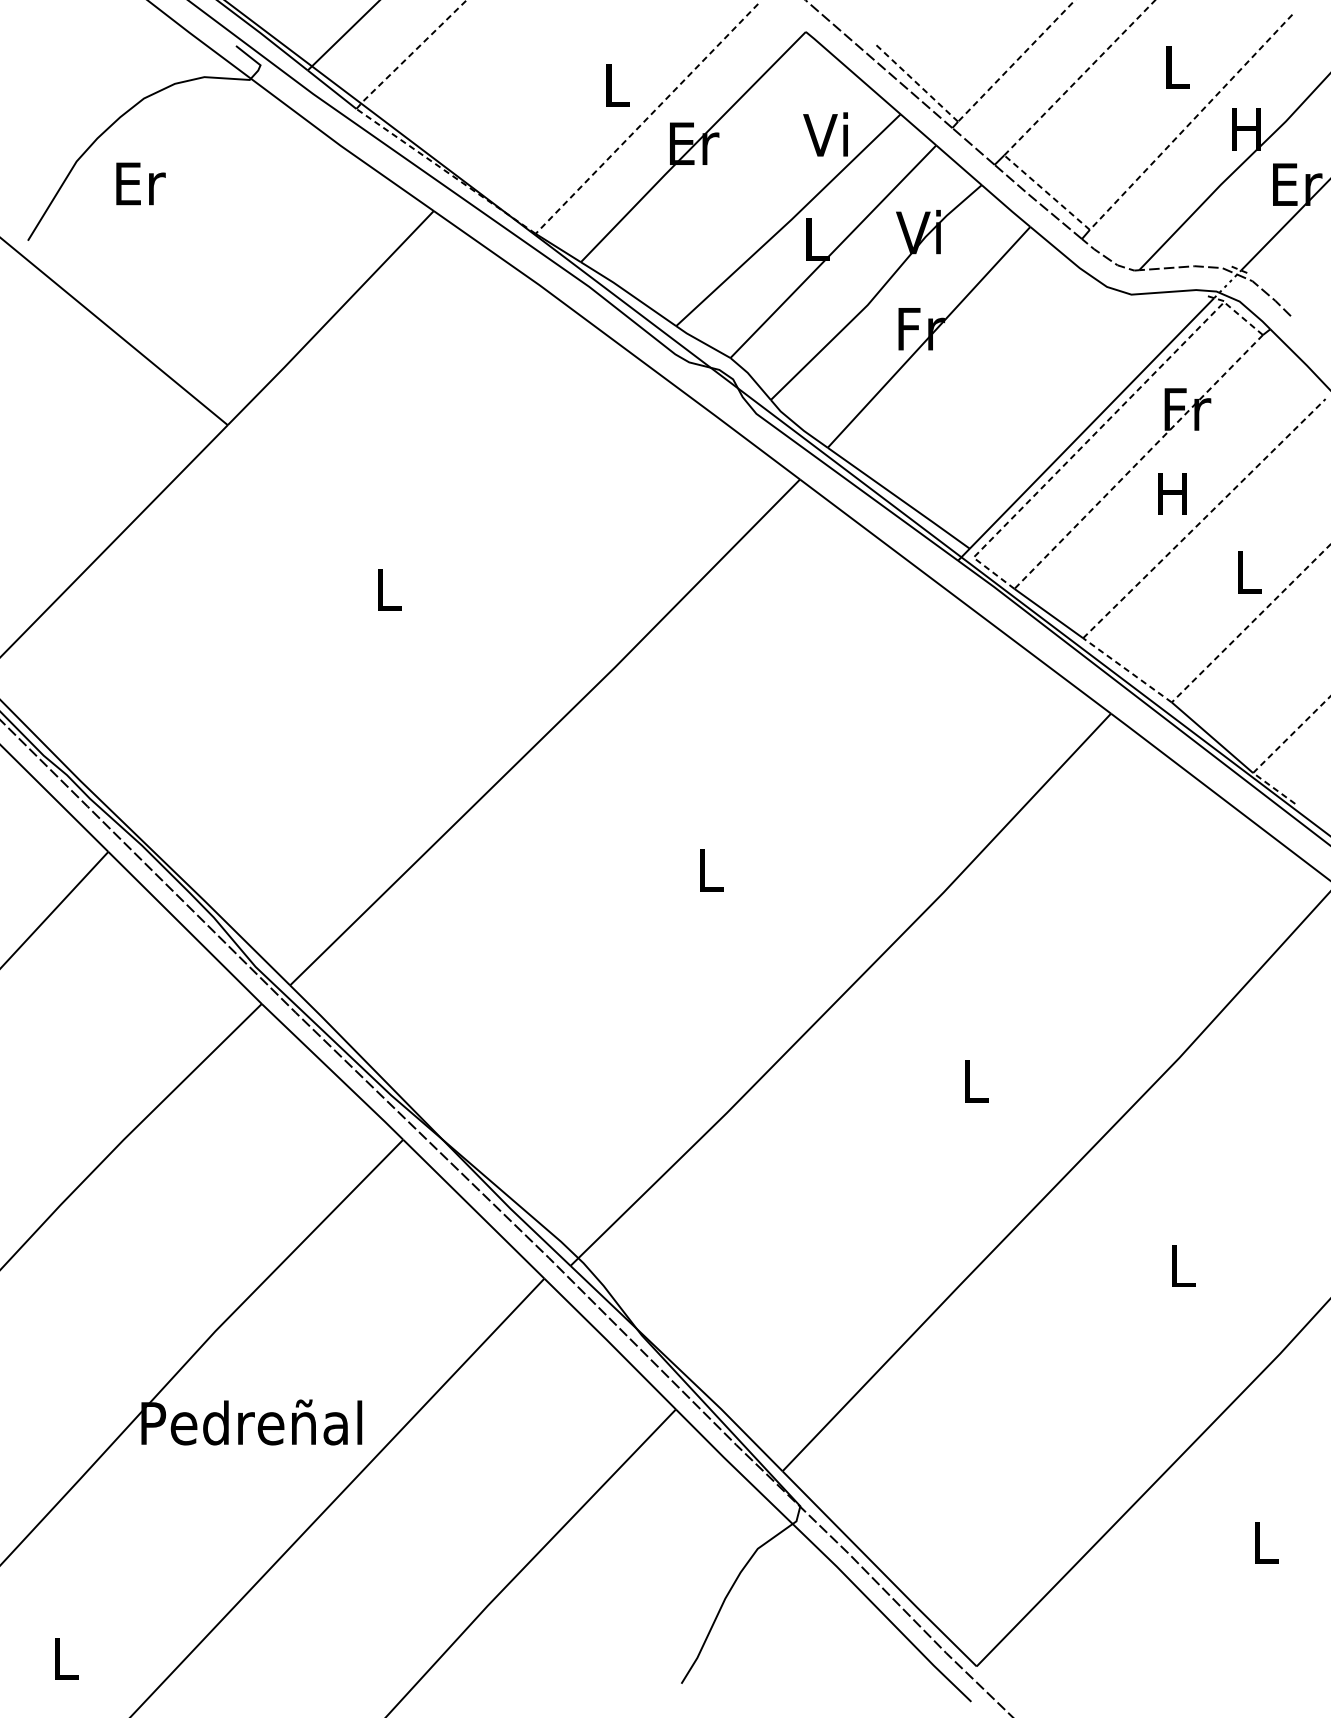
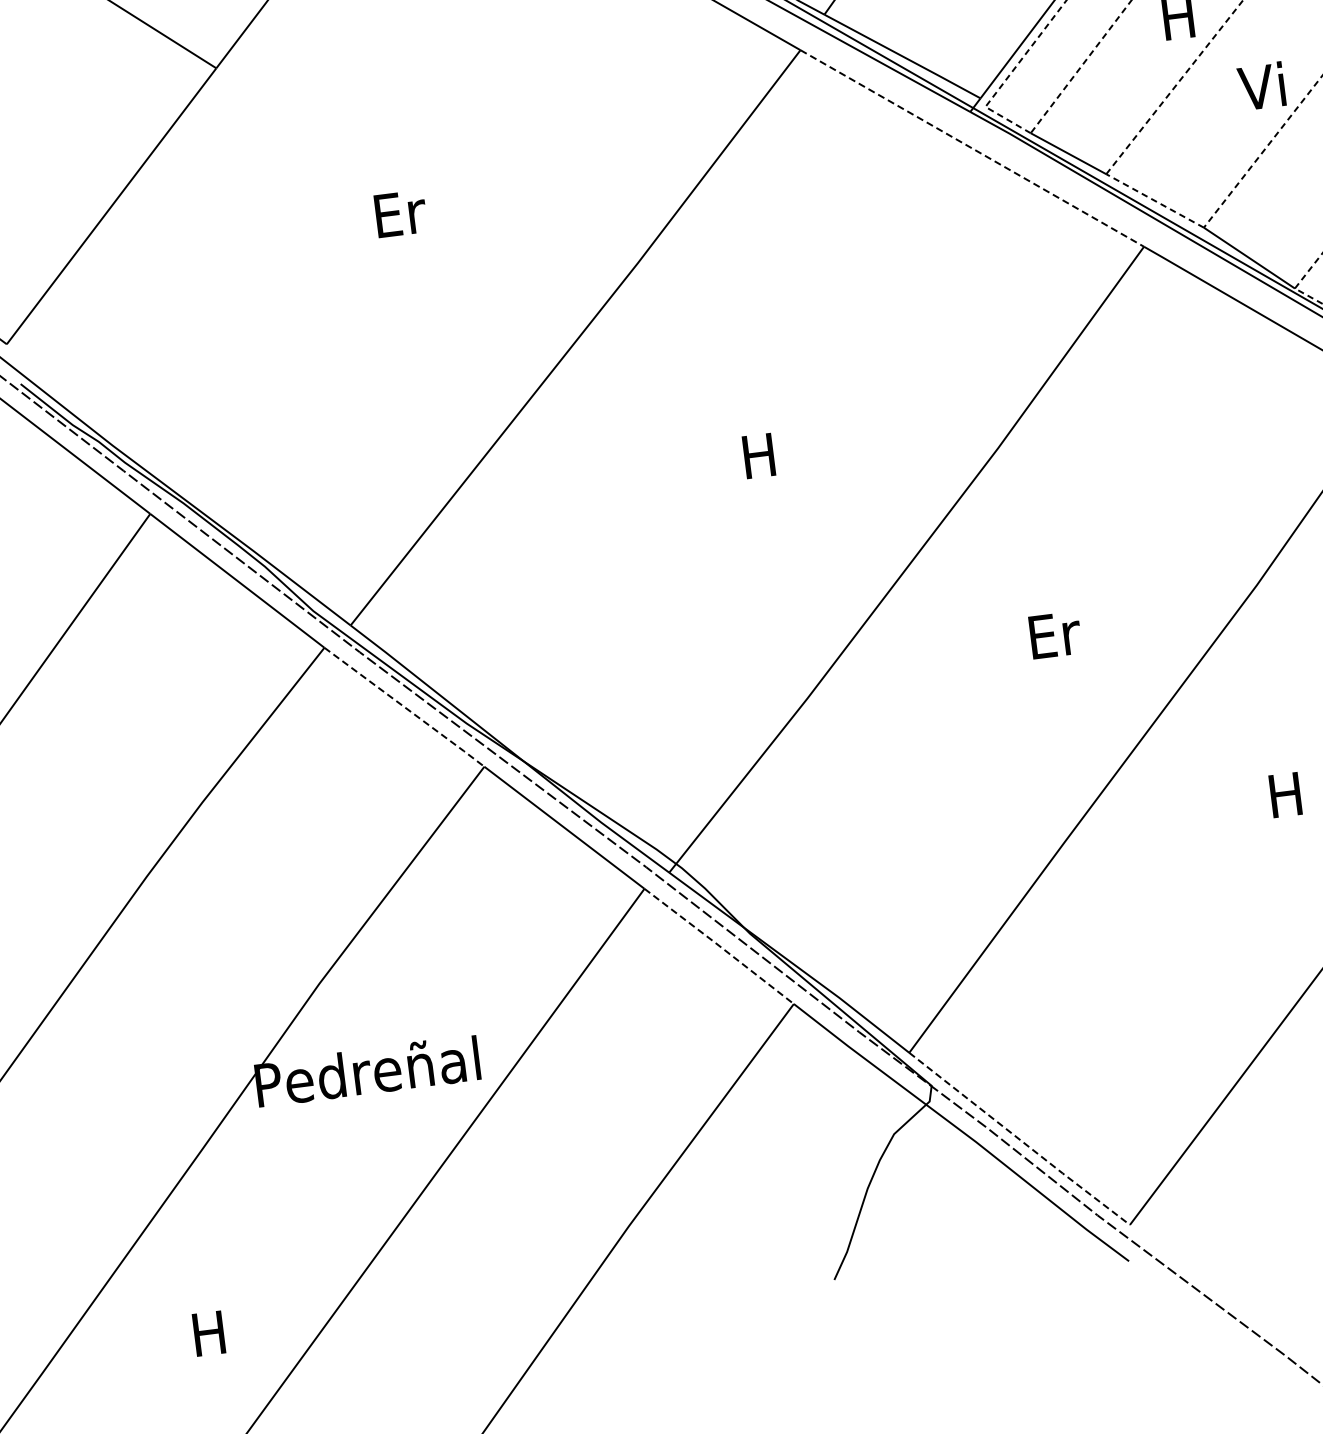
text: (1245, 571) -> (1261, 86), L -> Vi
text: (389, 589) -> (400, 213), L -> Er
line: (955, 596) -> (972, 148), solid -> dashed
text: (709, 870) -> (759, 456), L -> H
line: (333, 1072) -> (405, 707), solid -> dashed
text: (976, 1081) -> (1055, 634), L -> Er
text: (1181, 1265) -> (1285, 794), L -> H
line: (610, 1343) -> (719, 945), solid -> dashed
line: (880, 1570) -> (1020, 1140), solid -> dashed
text: (64, 1658) -> (208, 1333), L -> H

